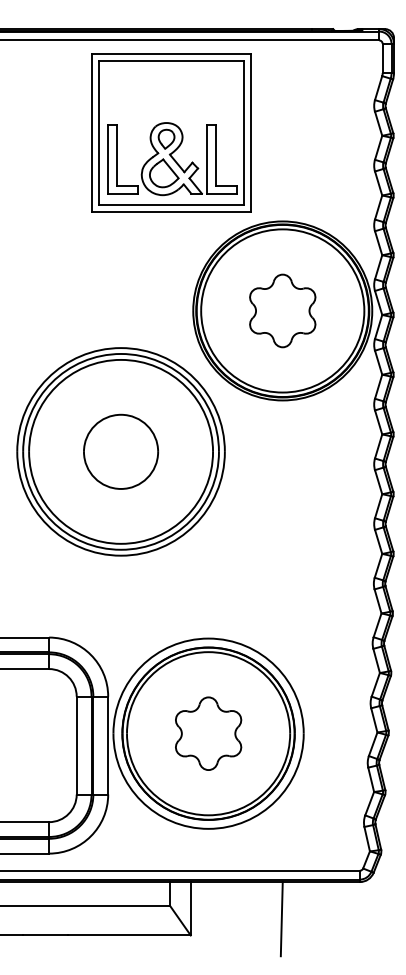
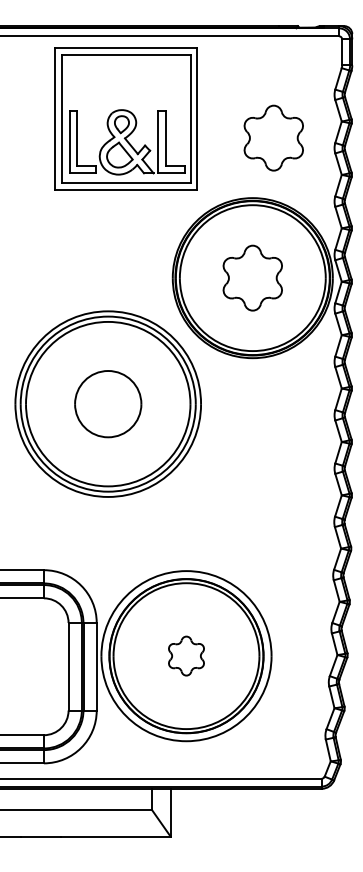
part: (170, 132) -> (125, 118), moved
part: (305, 153) -> (273, 137), added
part: (208, 732) -> (186, 655), size x0.6
line: (281, 918) -> (251, 821), removed

